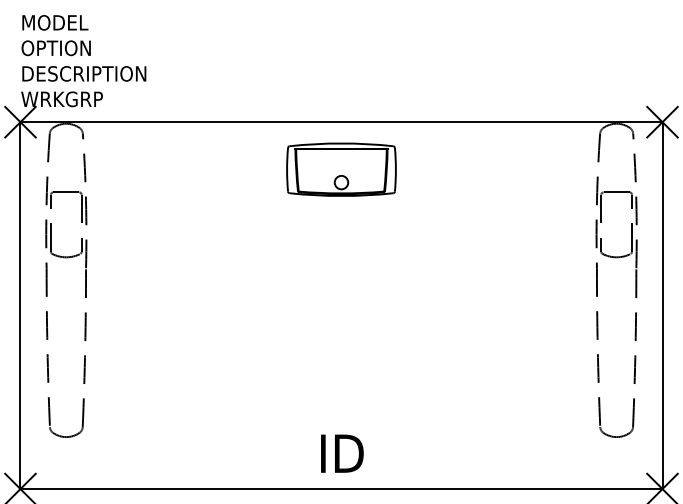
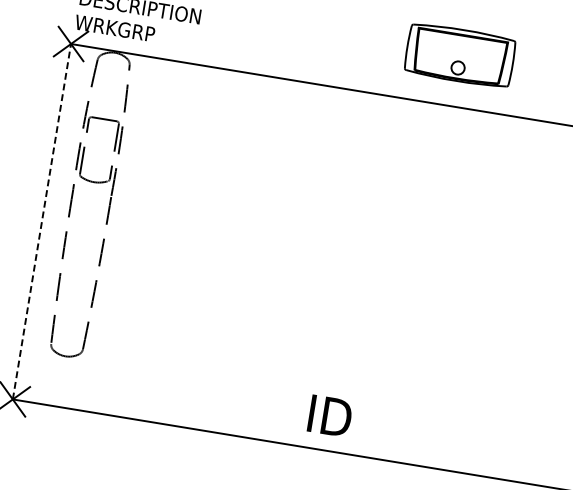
part: (341, 169) -> (460, 55), moved
line: (20, 305) -> (41, 221), solid -> dashed

